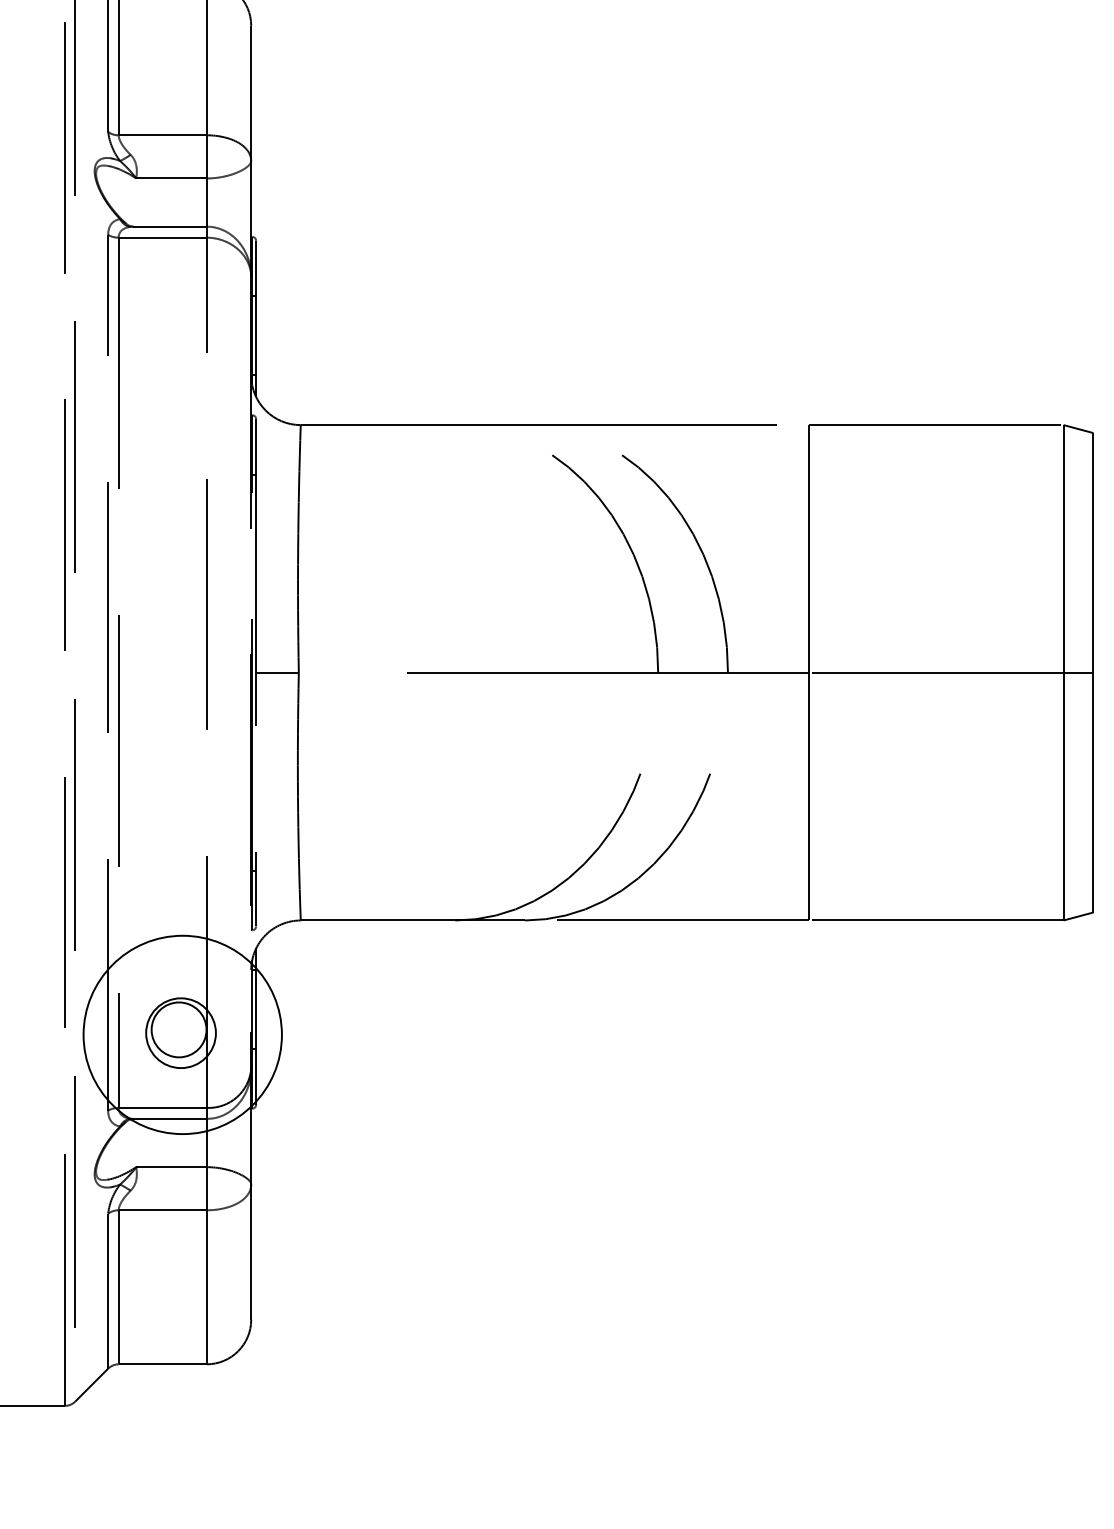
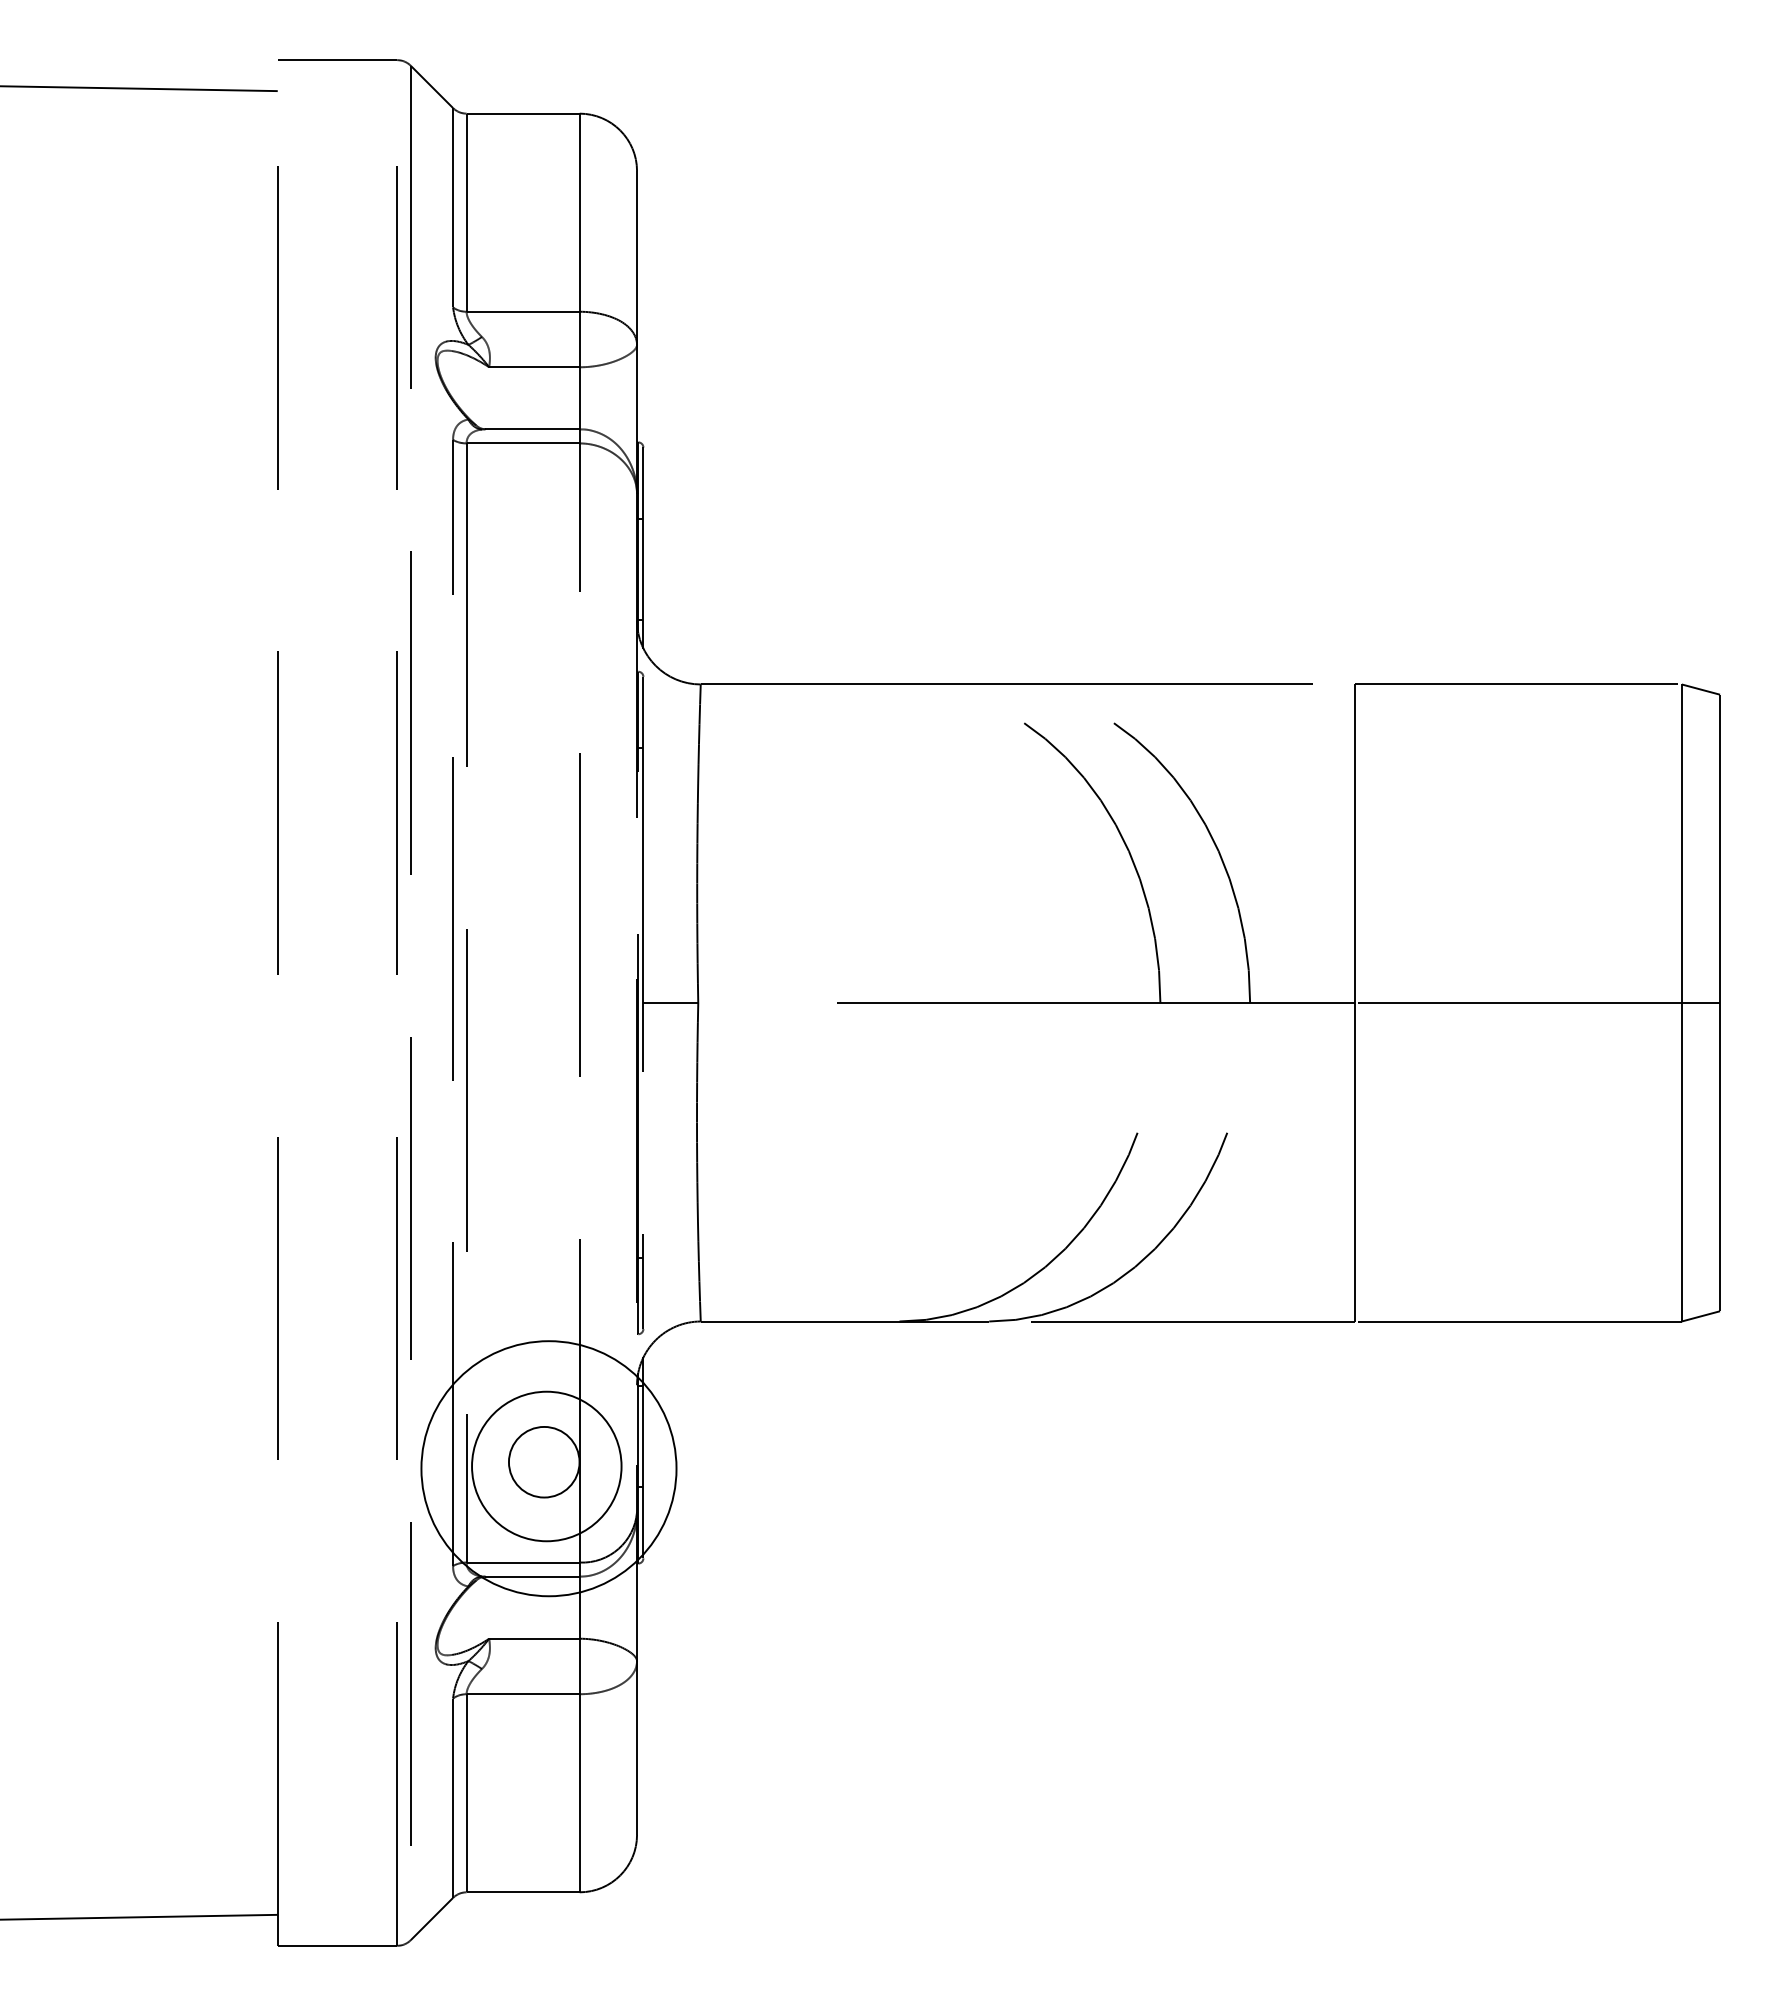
circle: (180, 1033) -> (546, 1466), size x1.67

